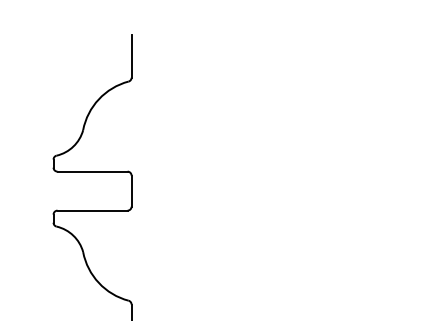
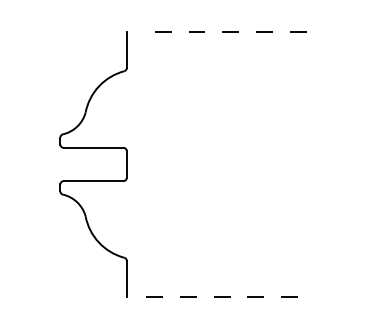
line: (253, 34) -> (230, 31), added

